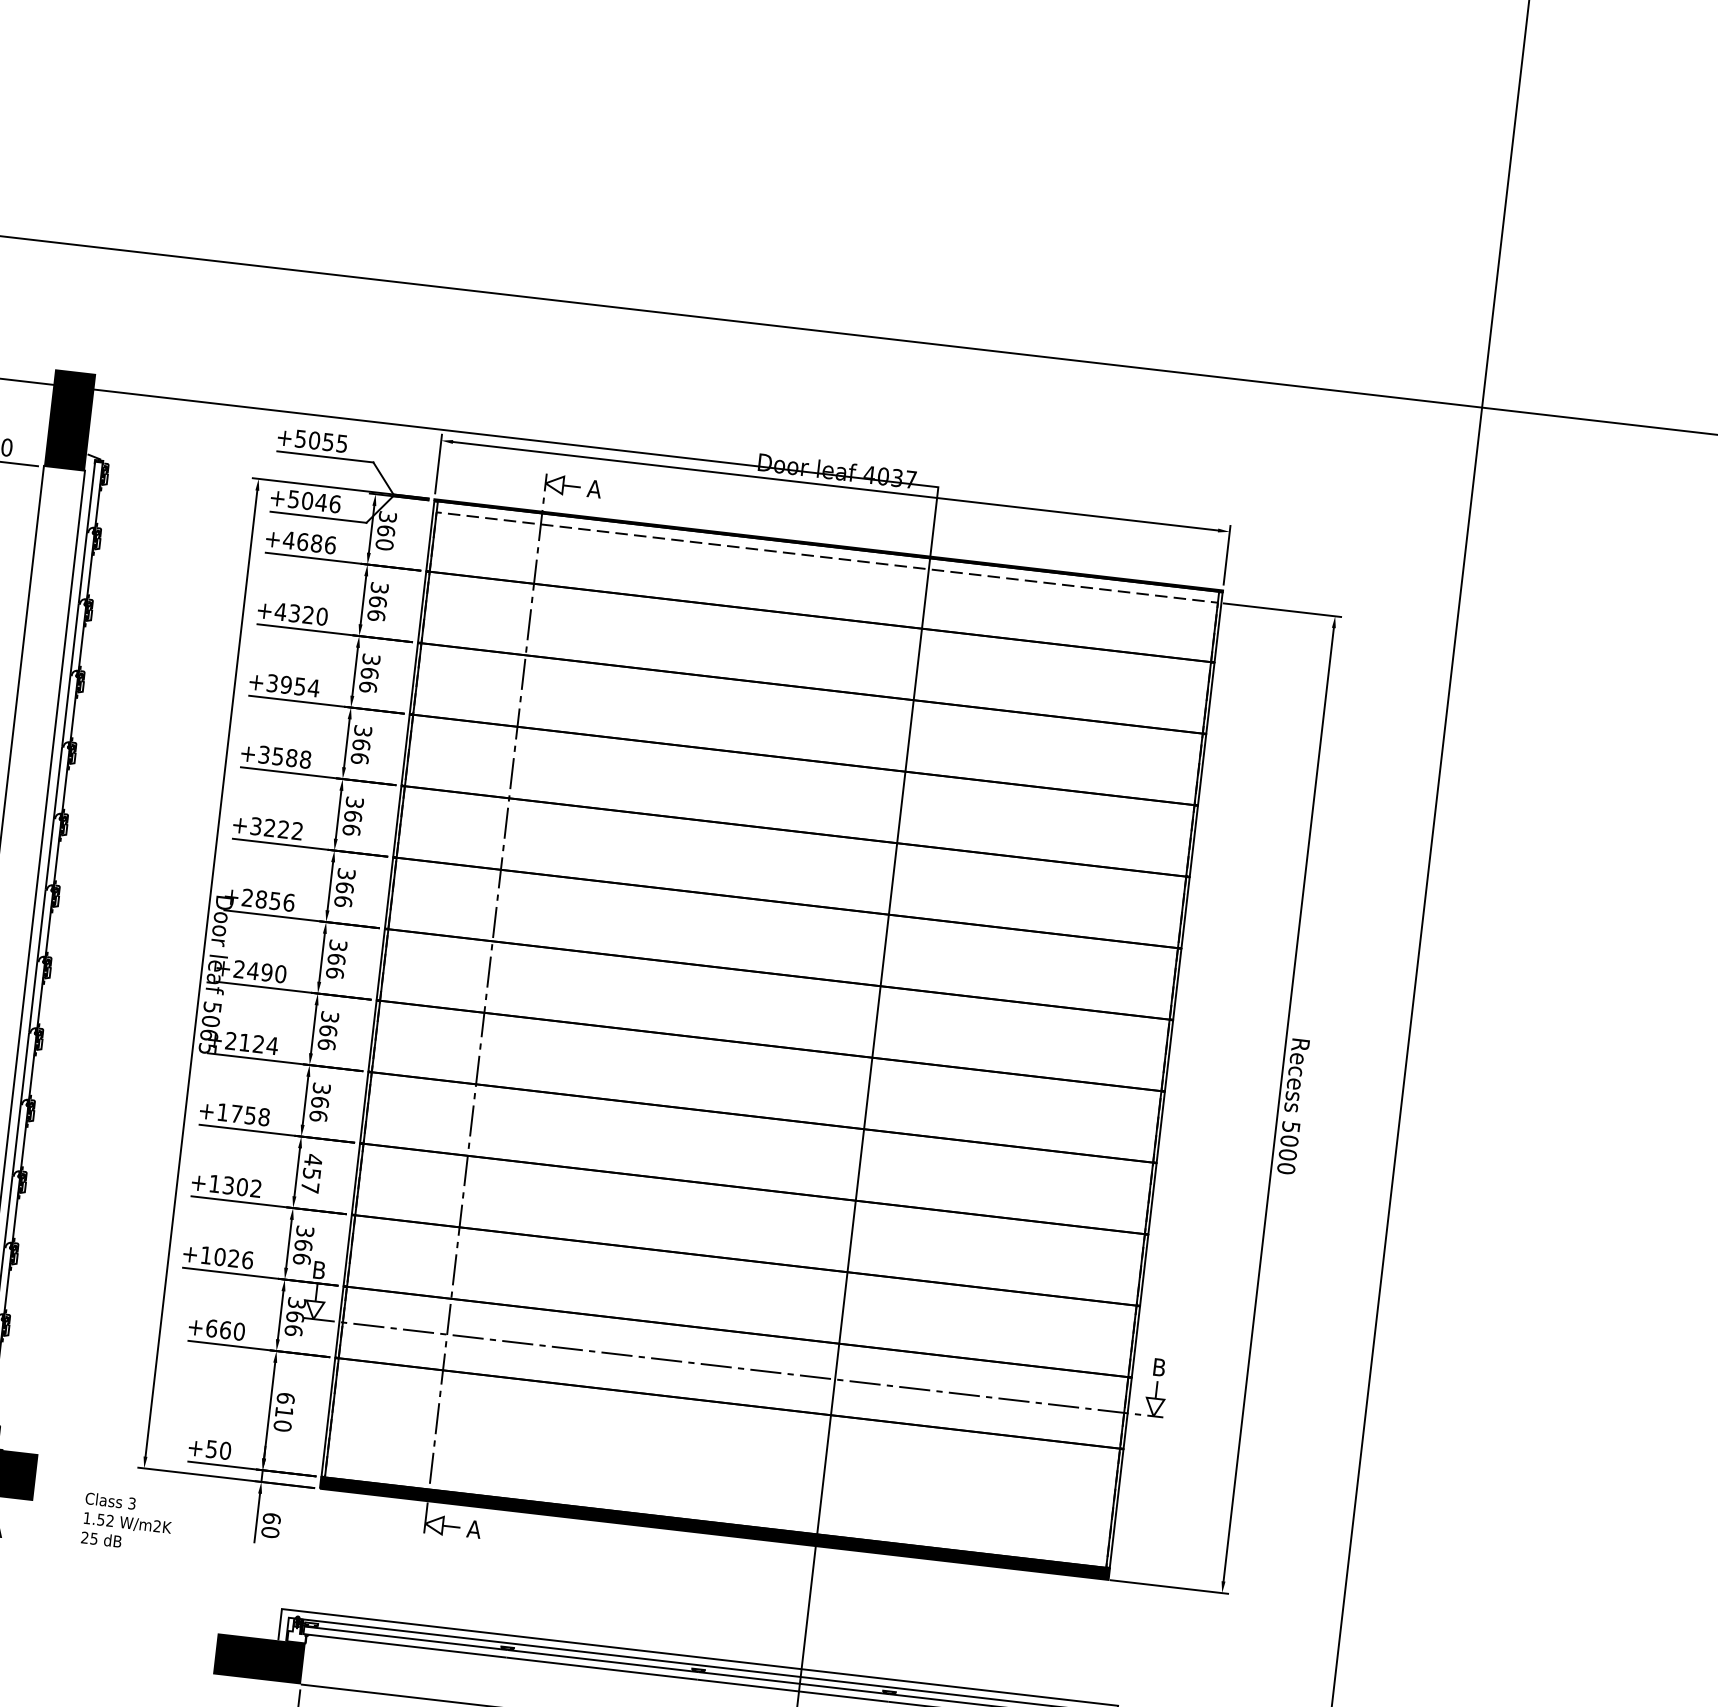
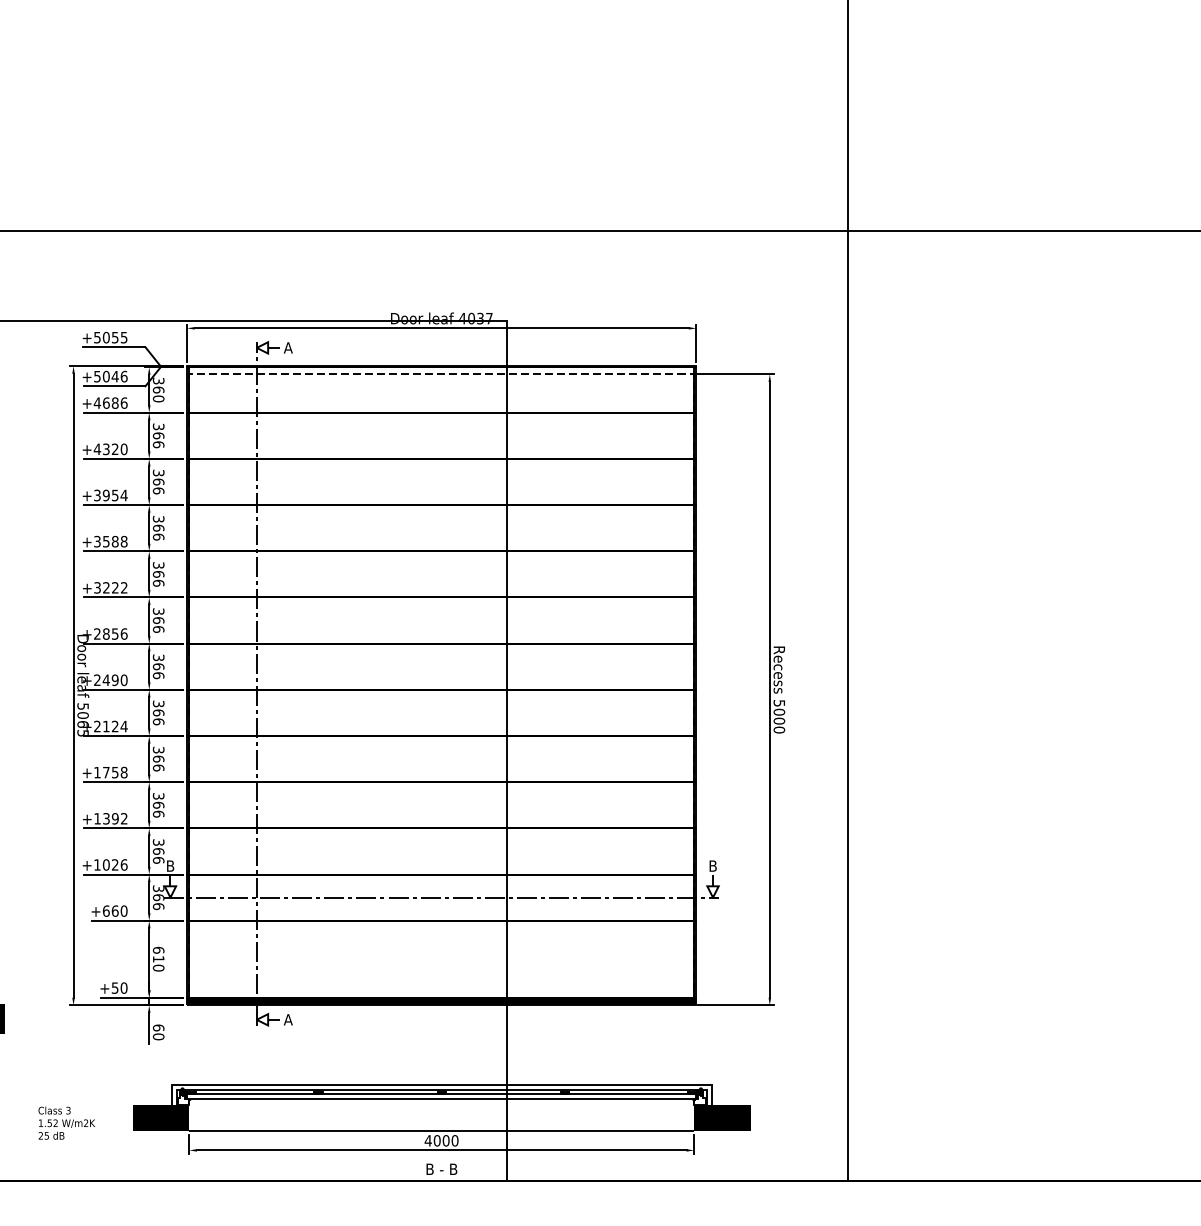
text: (311, 1172) -> (158, 804), 457 -> 366
text: (241, 1186) -> (114, 818), +1302 -> +1392
text: (126, 1521) -> (66, 1122), moved

